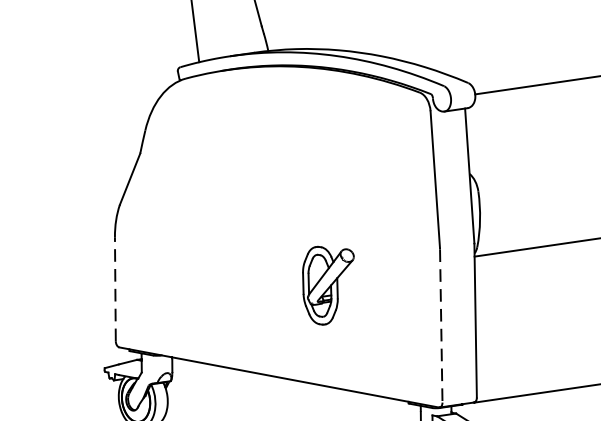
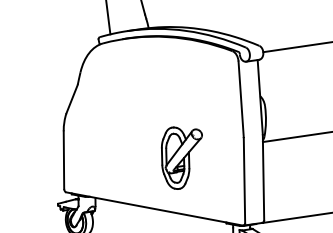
part: (327, 284) -> (181, 157), size x1.43
line: (114, 289) -> (63, 160), dashed -> solid
line: (441, 326) -> (244, 180), dashed -> solid

